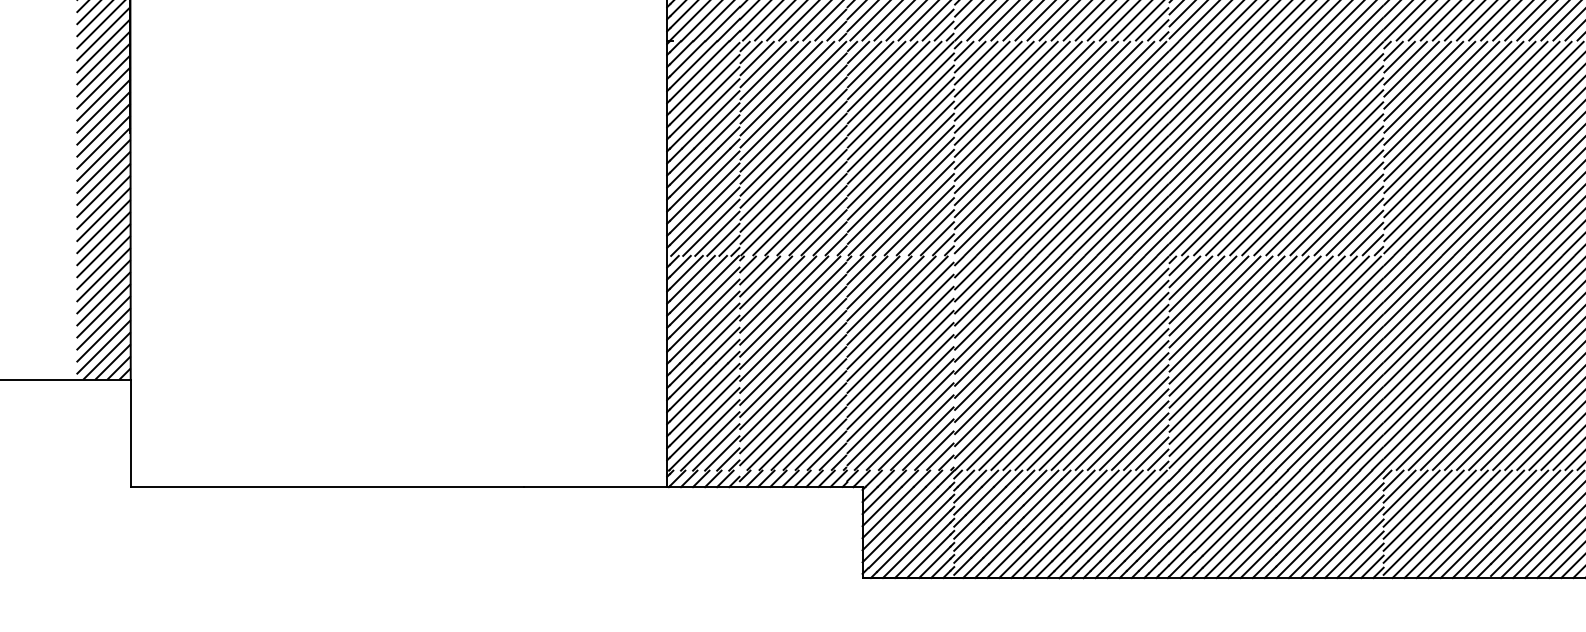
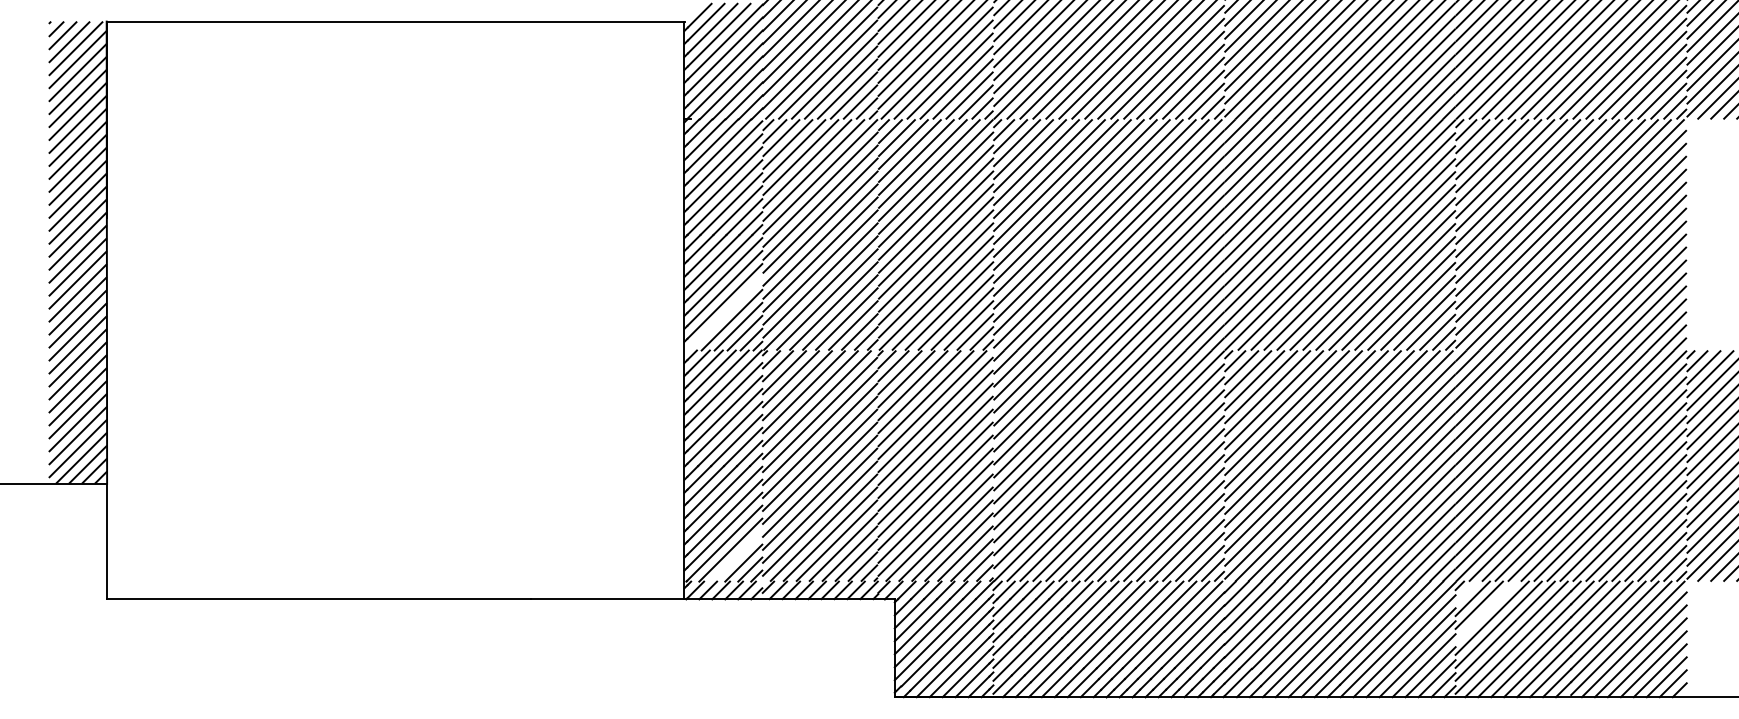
line: (705, 221) -> (725, 313), removed
line: (716, 447) -> (737, 556), removed
line: (1393, 480) -> (1466, 592), removed
line: (1411, 498) -> (1485, 611), removed

